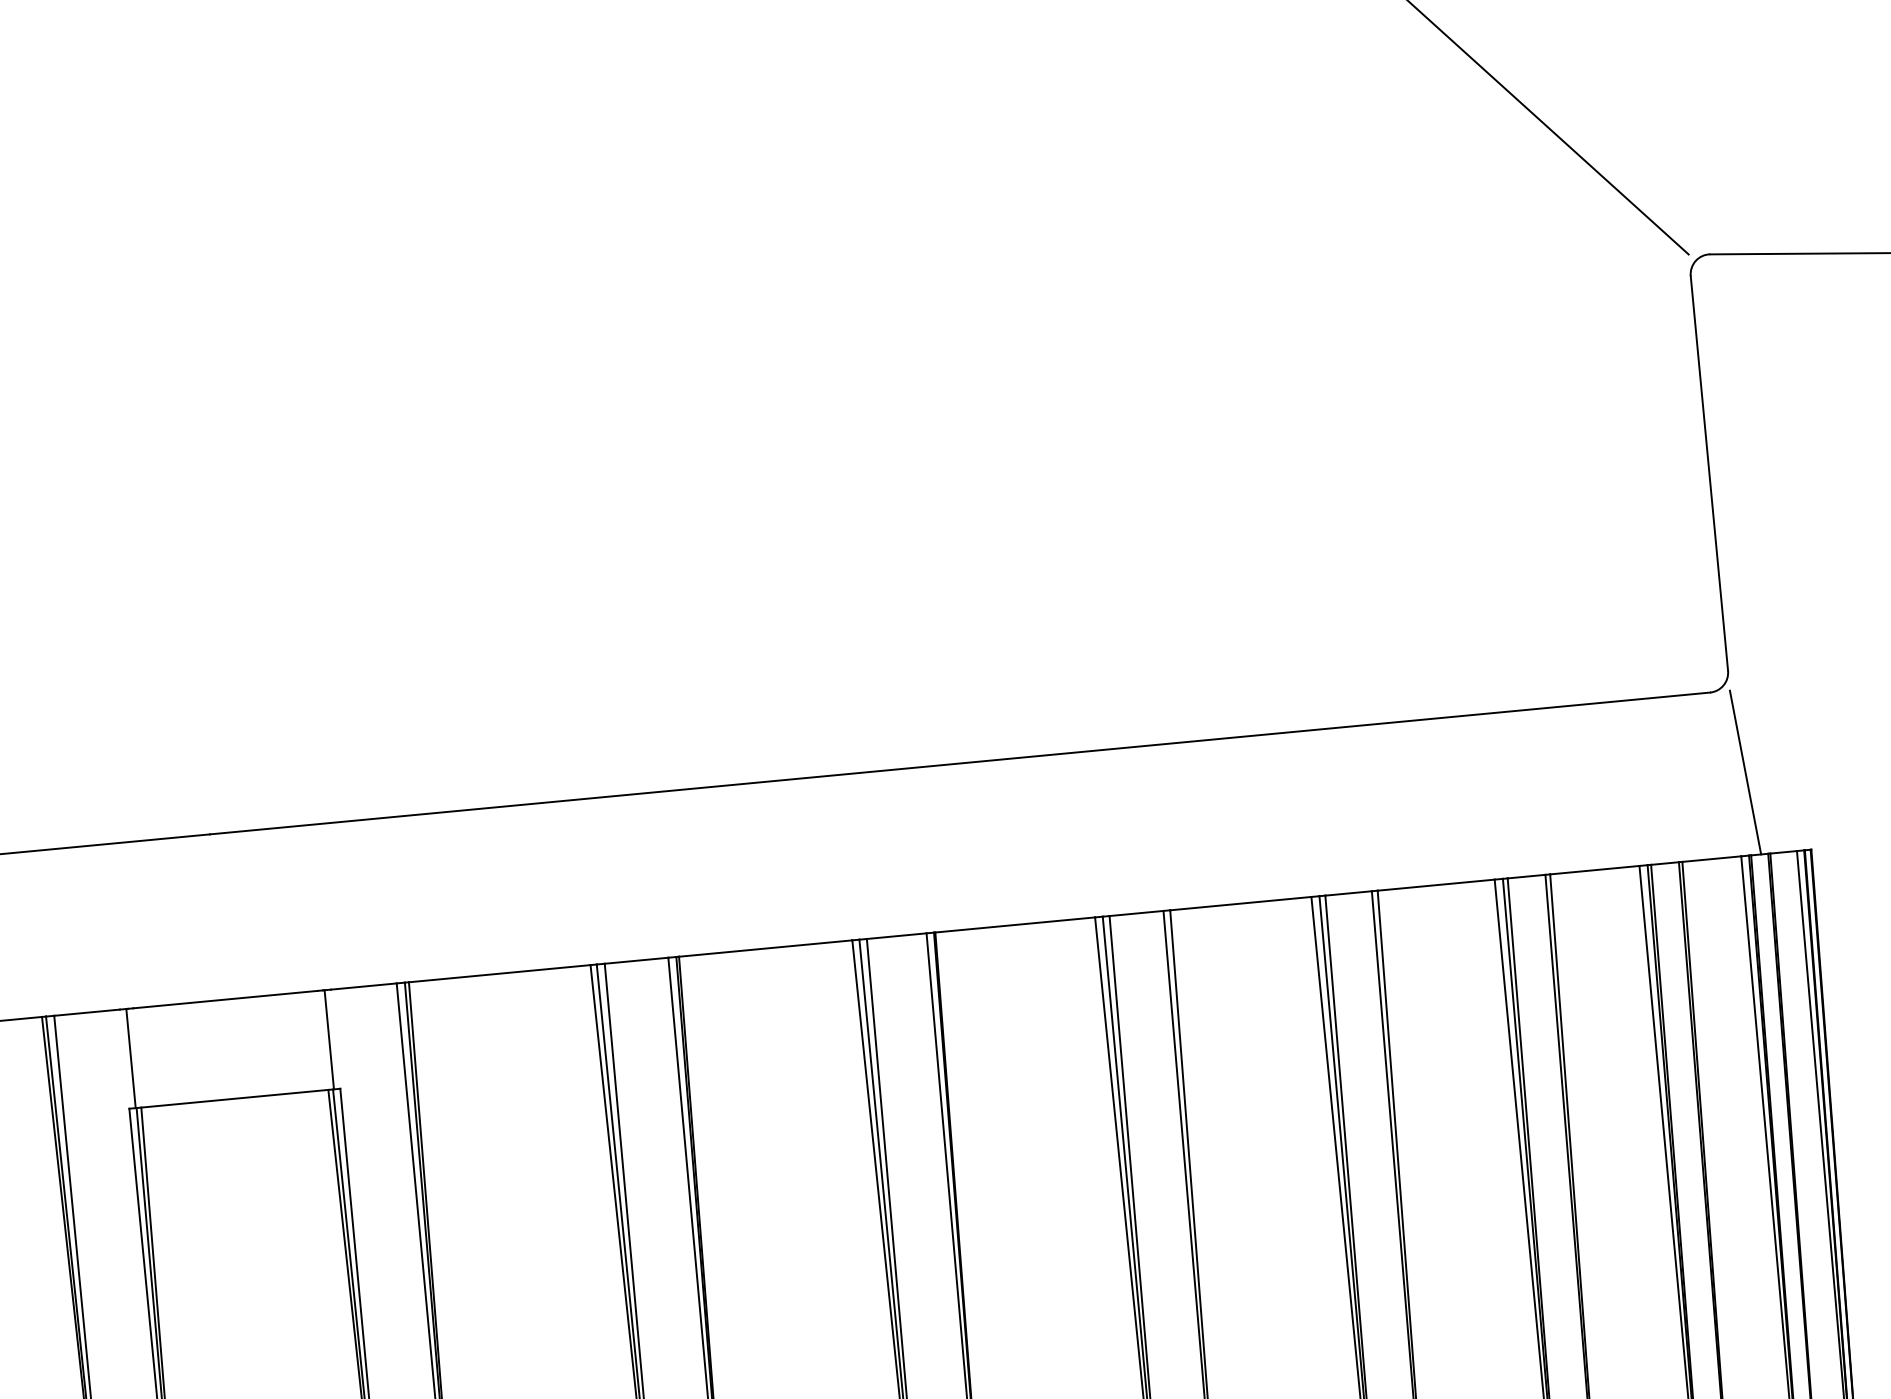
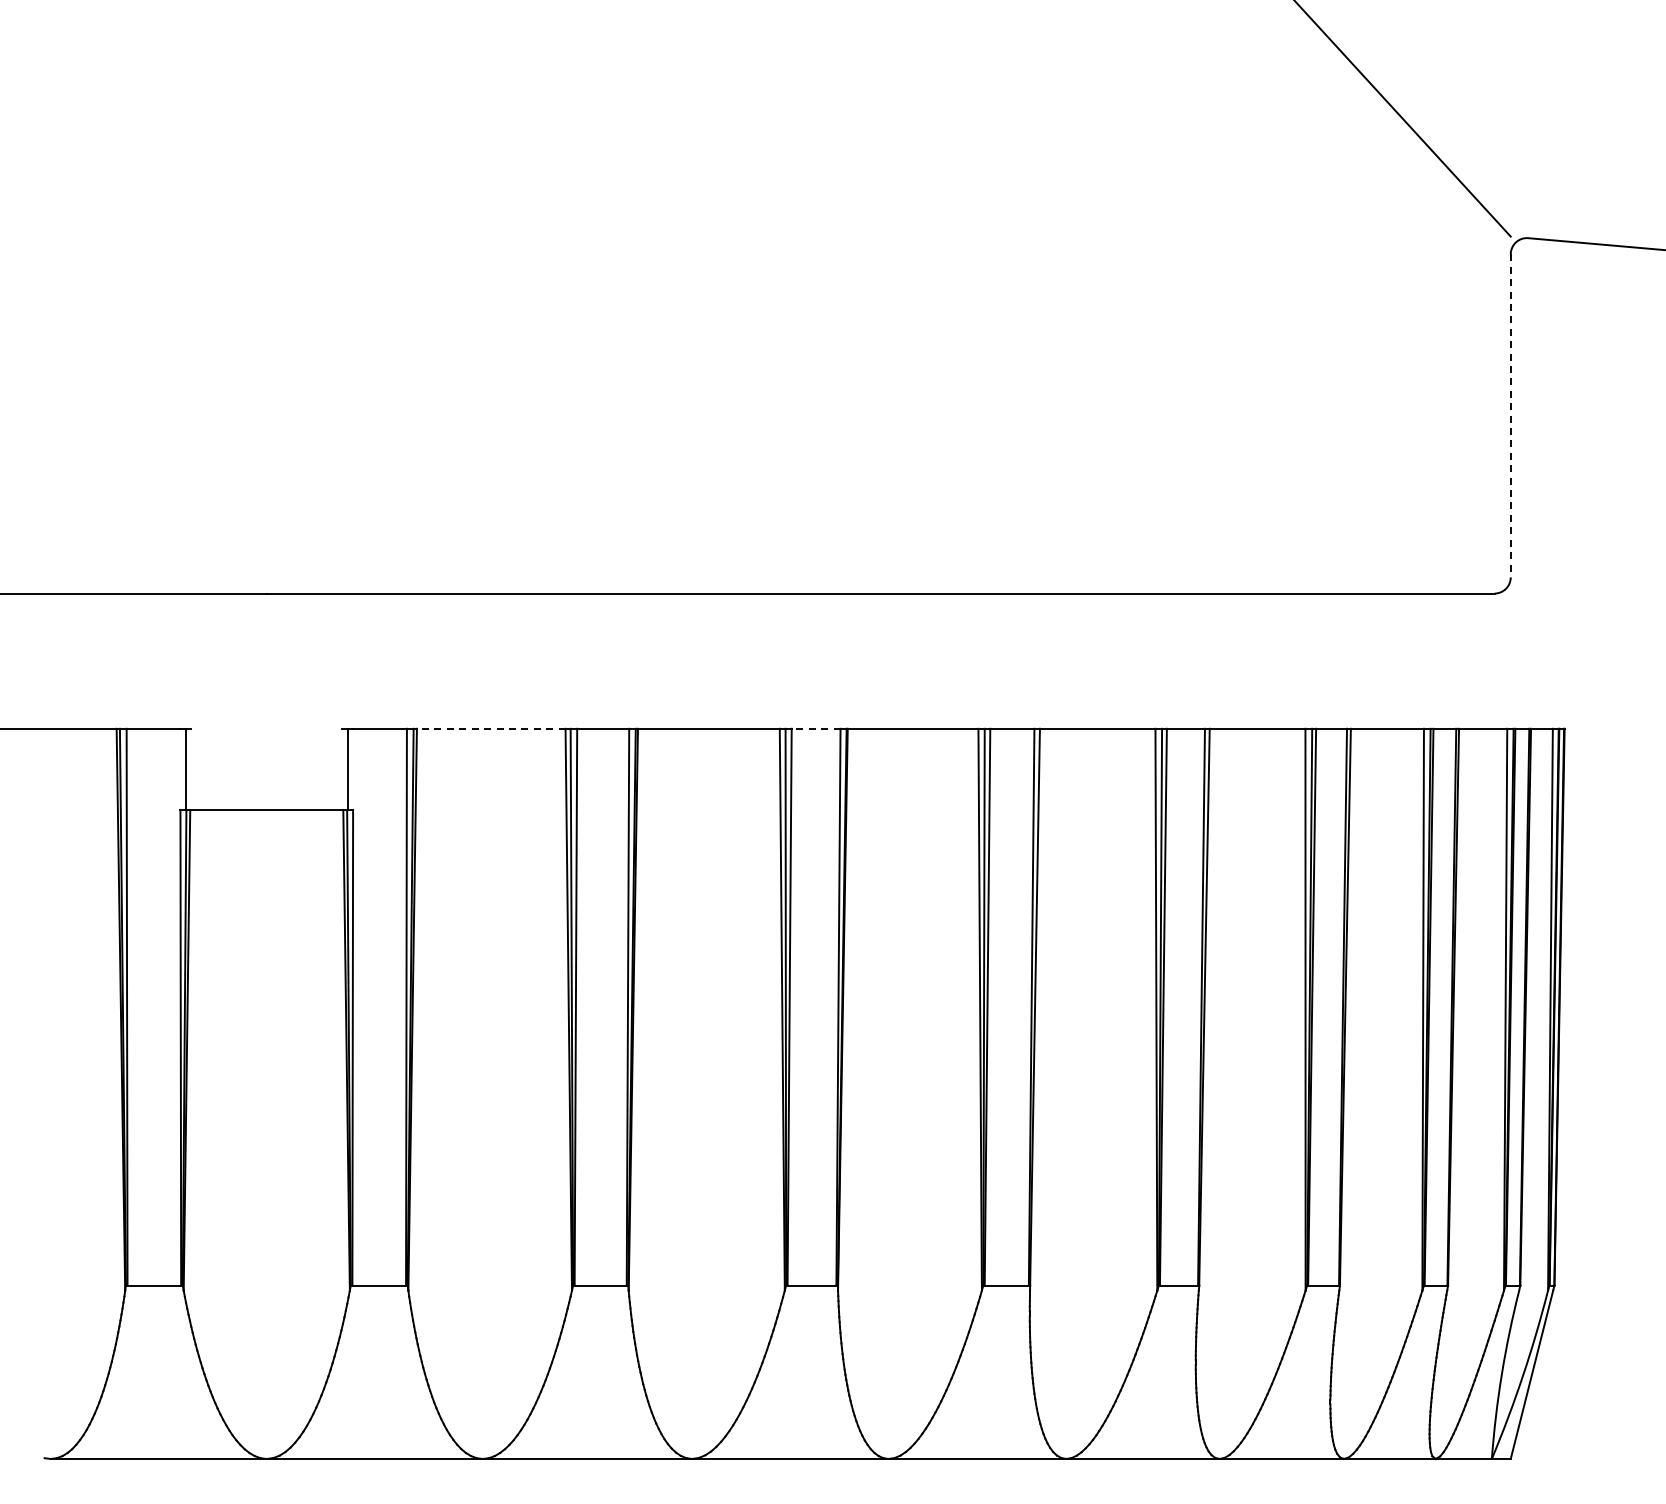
line: (1709, 473) -> (1510, 415), solid -> dashed
line: (1744, 771) -> (1516, 660), removed
line: (895, 935) -> (815, 728), solid -> dashed
line: (498, 973) -> (490, 728), solid -> dashed
line: (225, 999) -> (266, 728), removed

